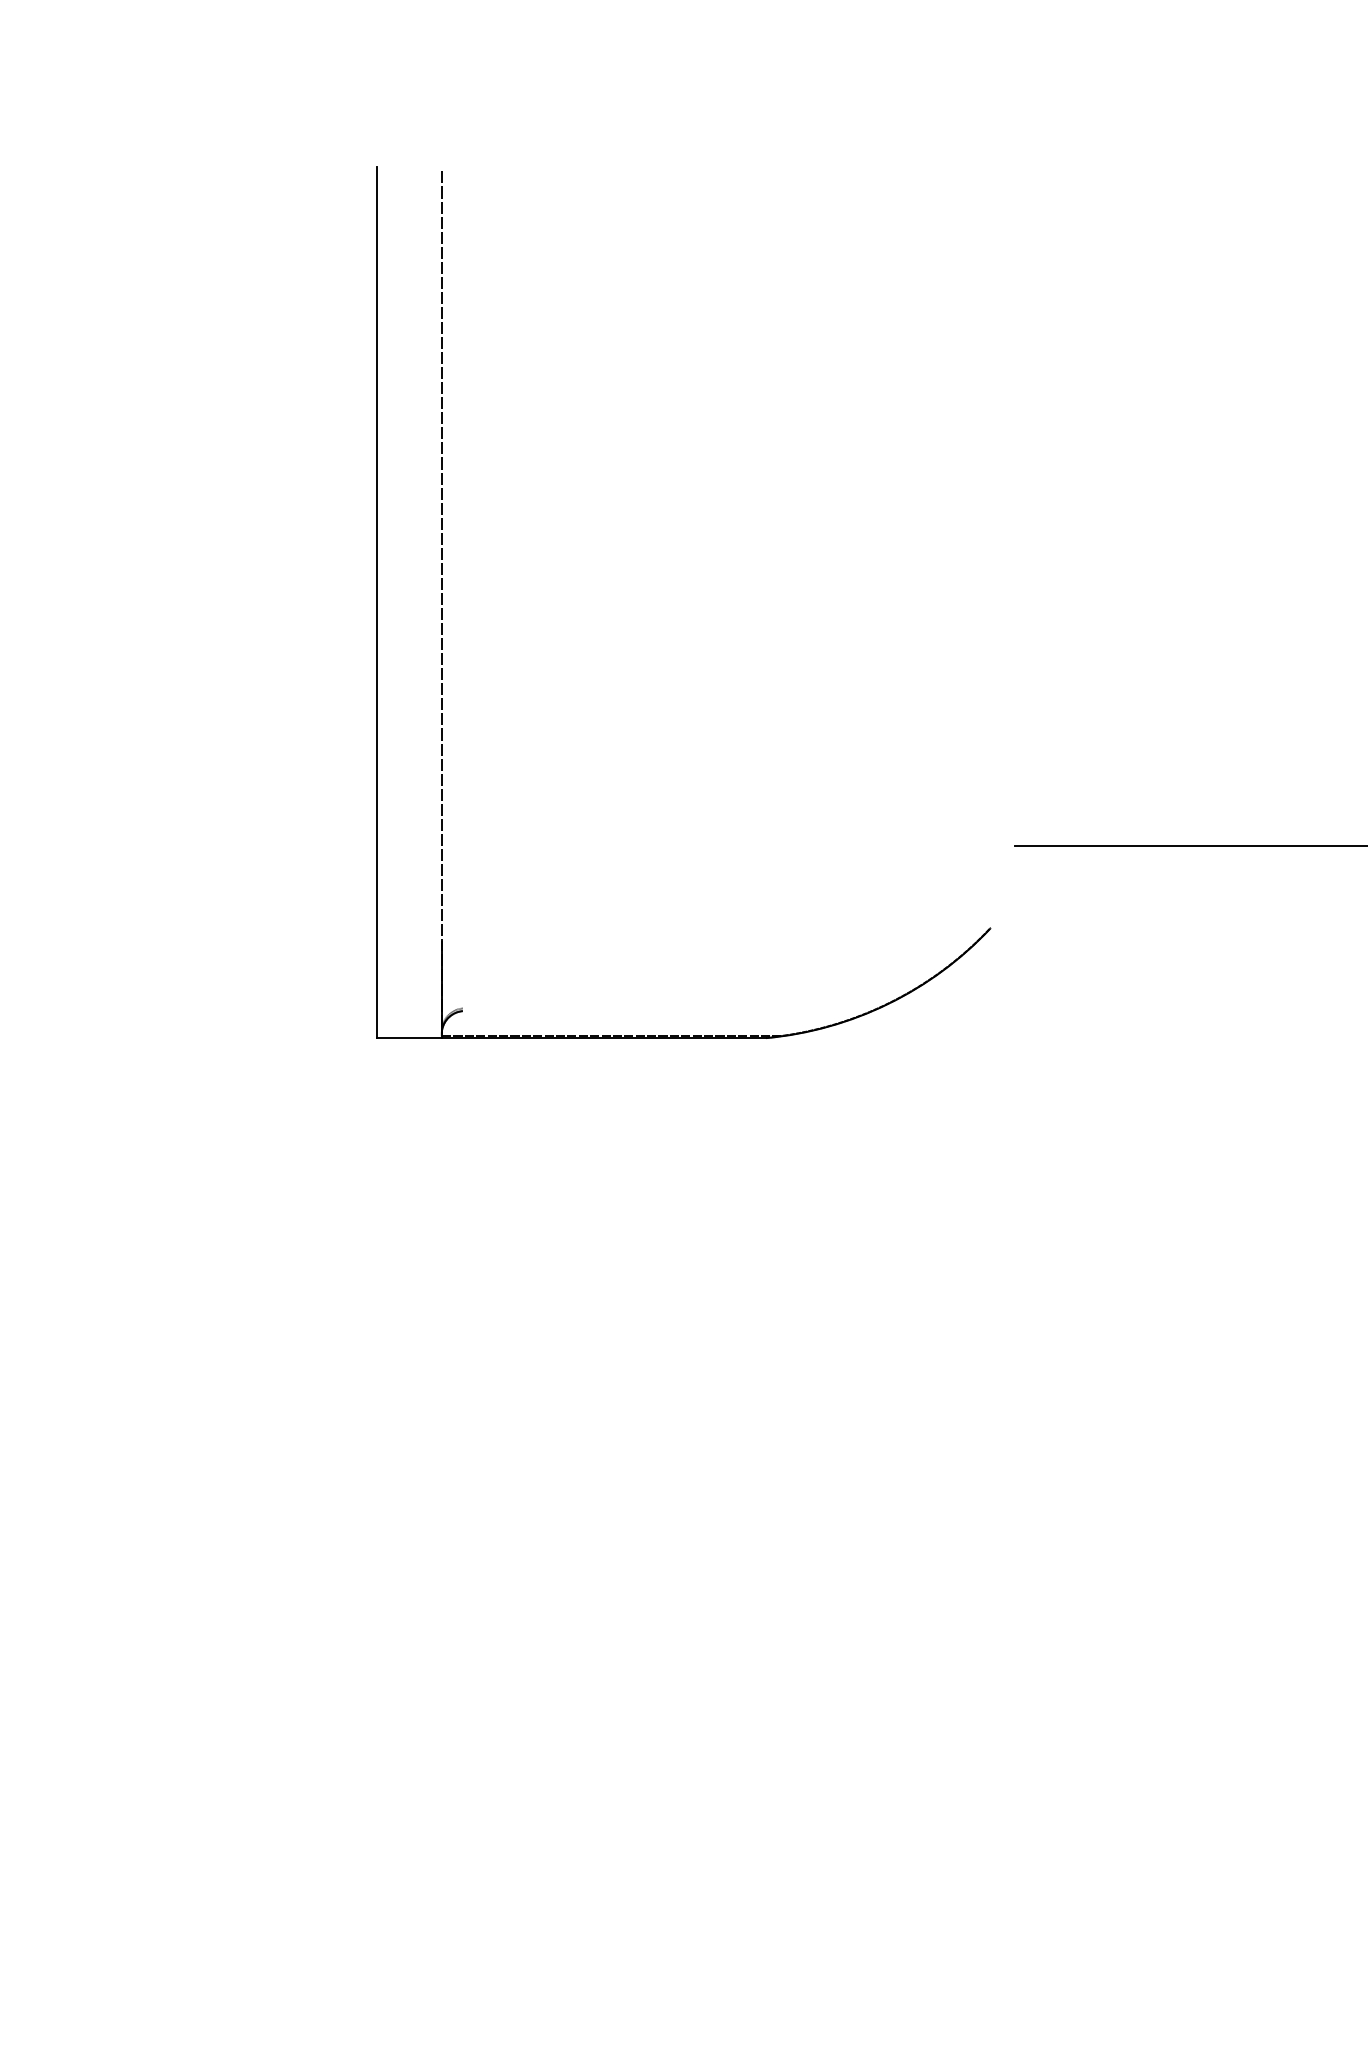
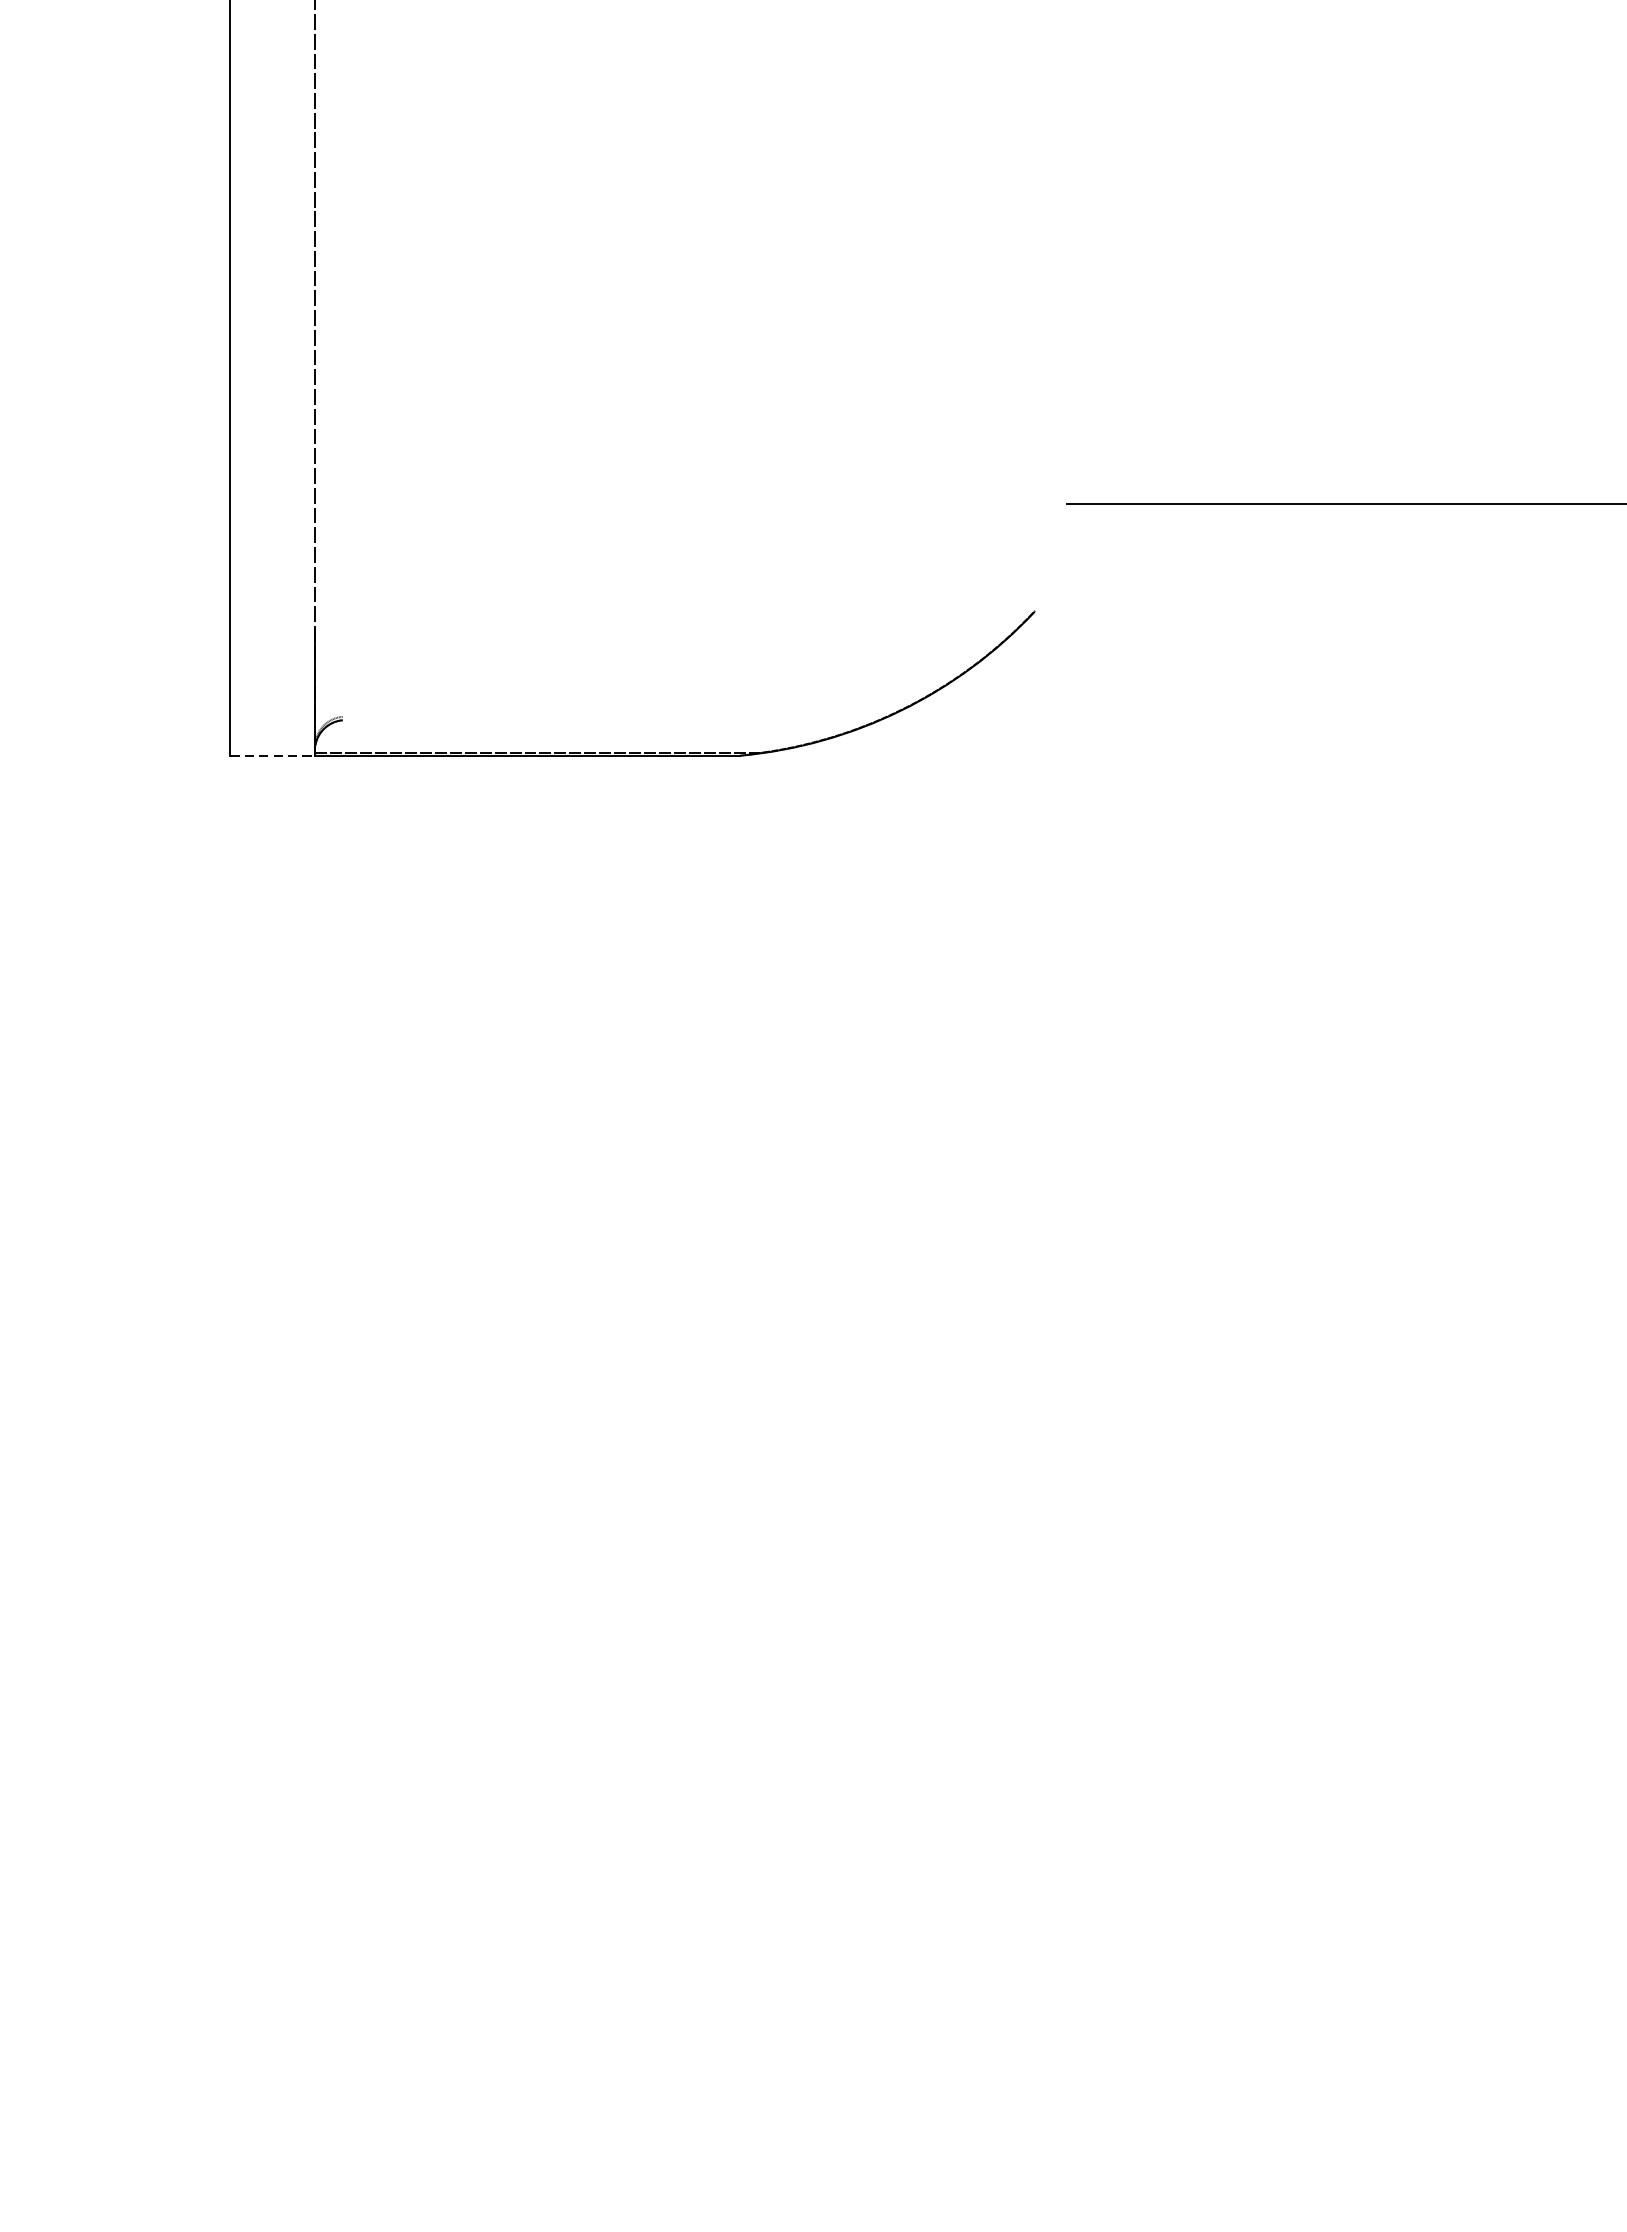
line: (410, 1038) -> (274, 756), solid -> dashed

